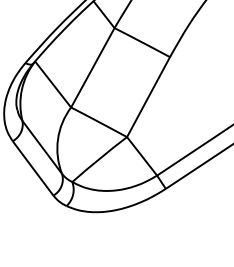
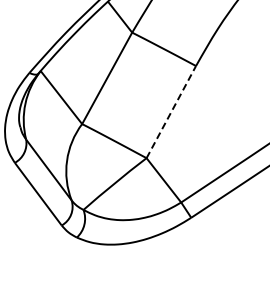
line: (148, 96) -> (171, 111), solid -> dashed

